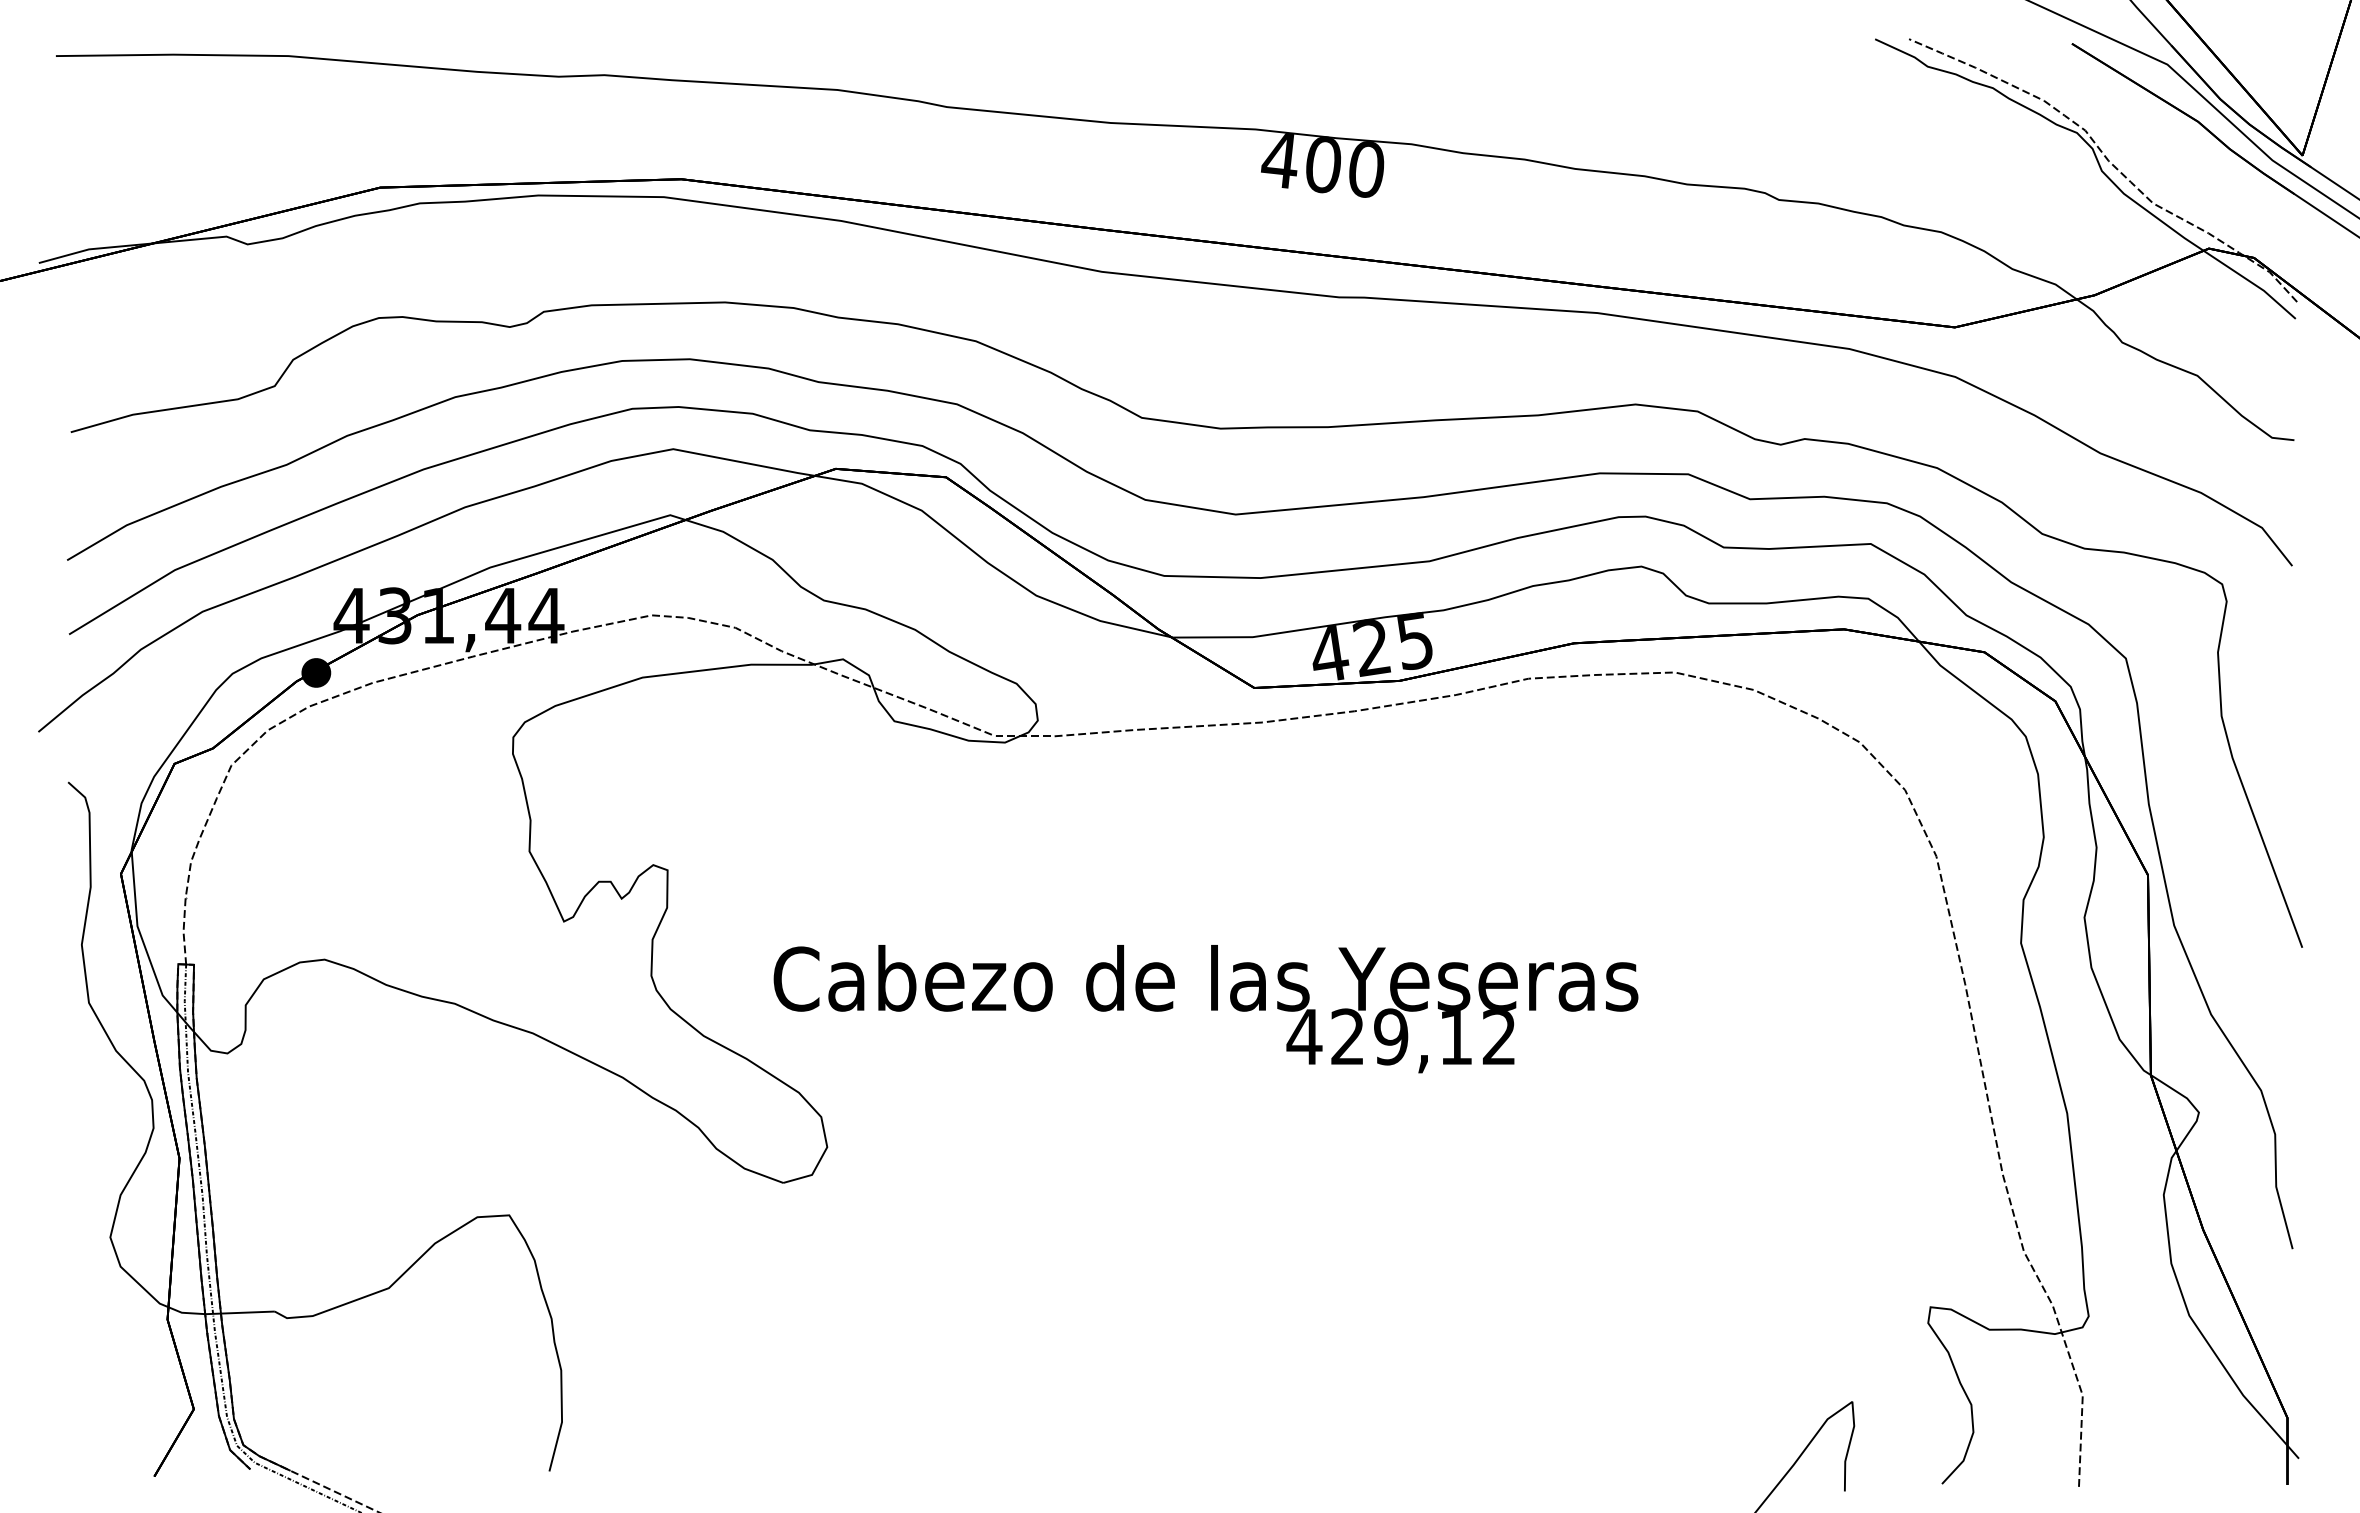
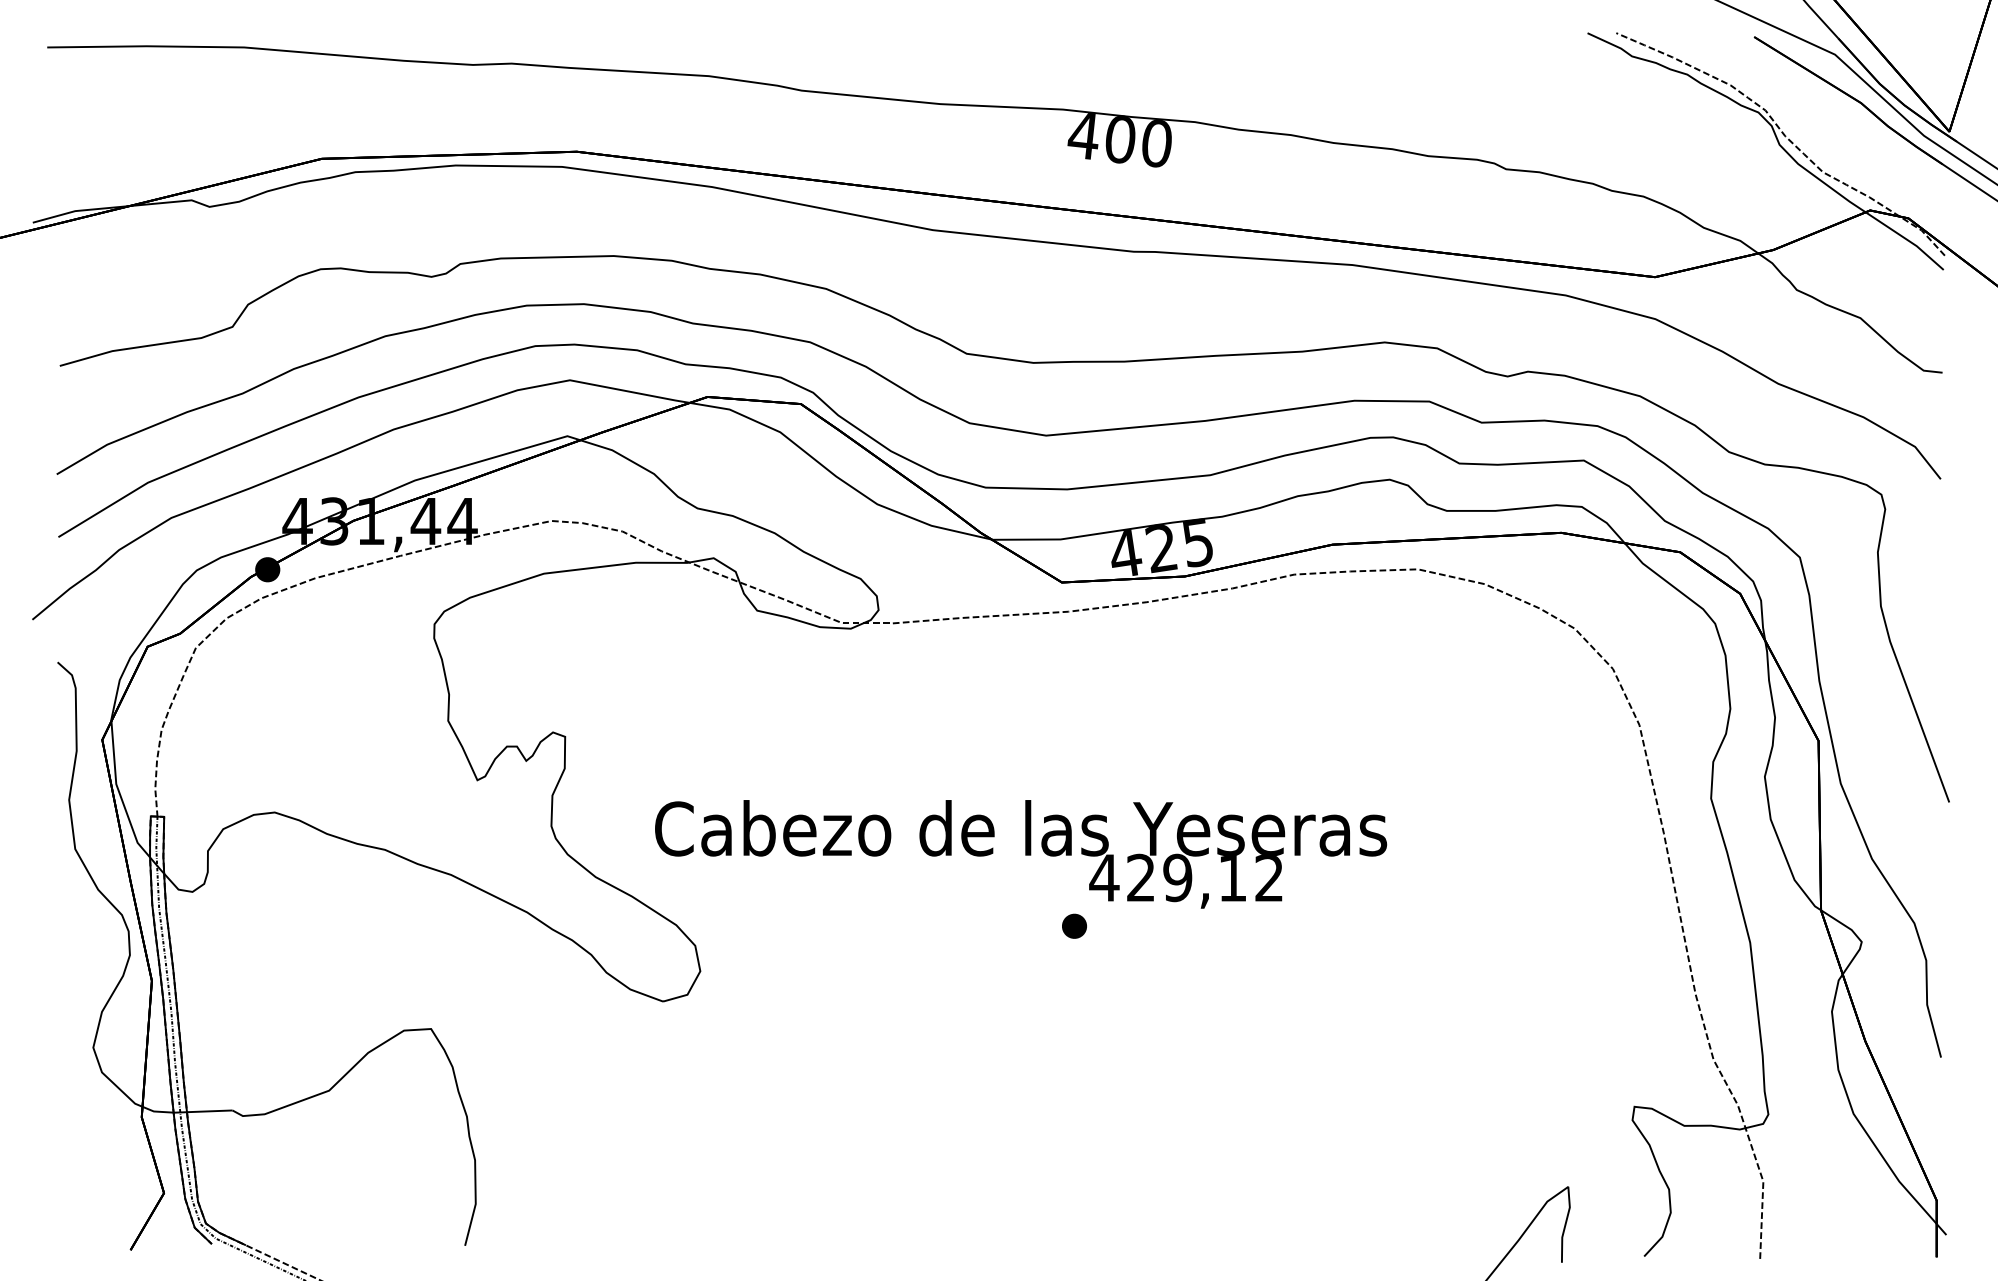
part: (1268, 1093) -> (1073, 925), added

